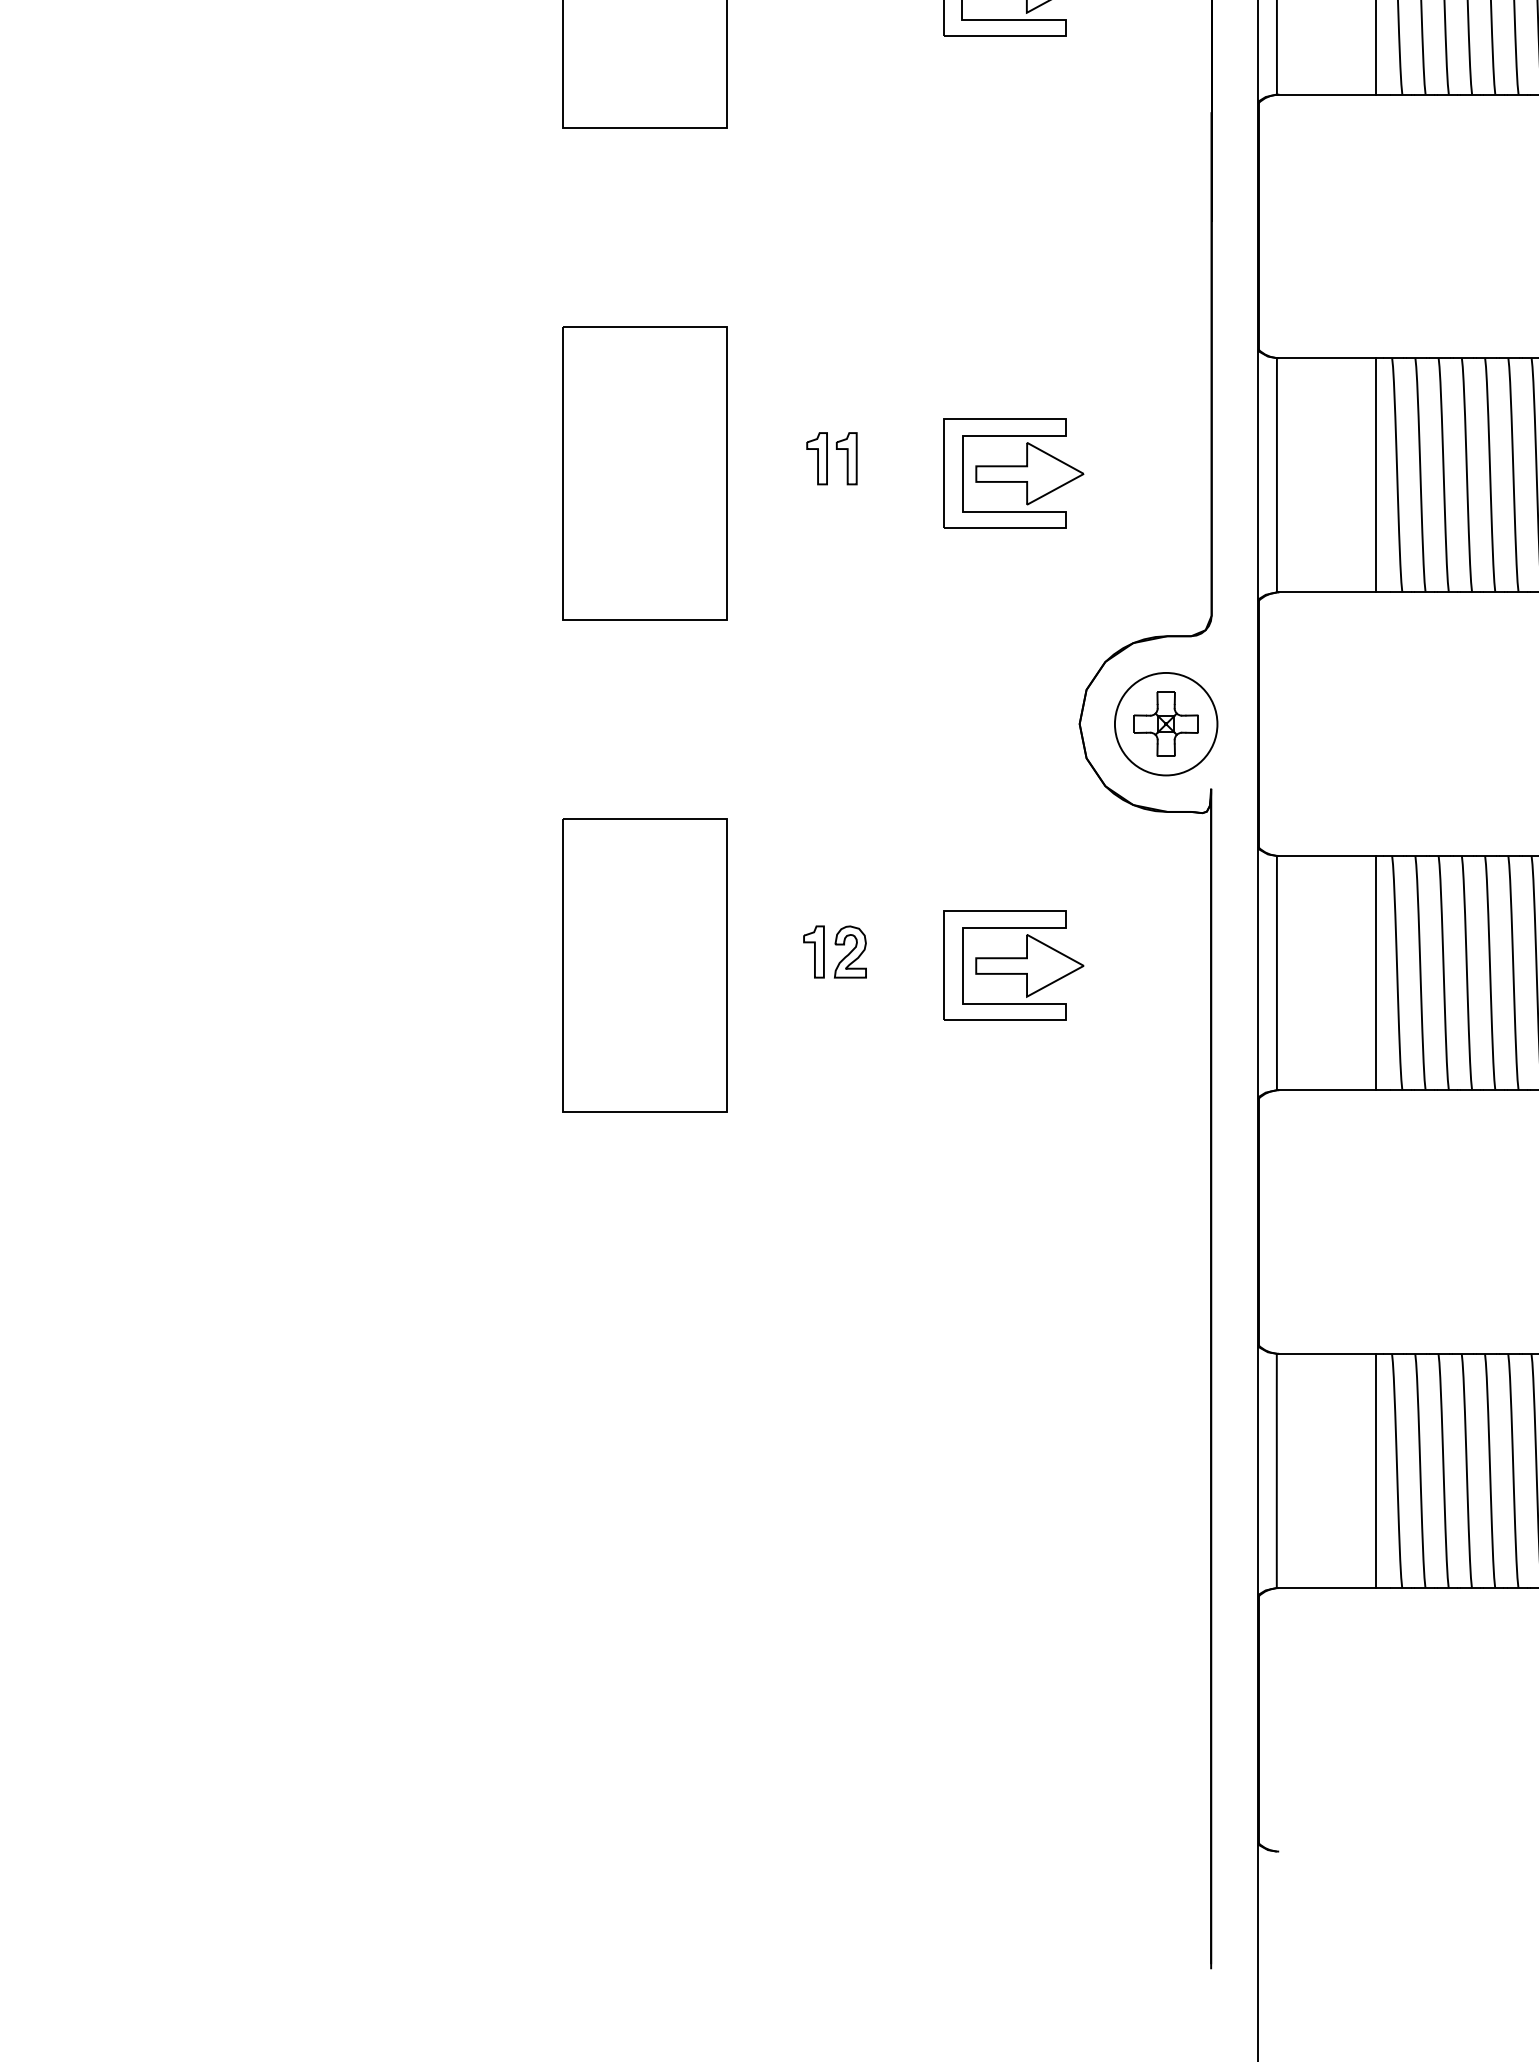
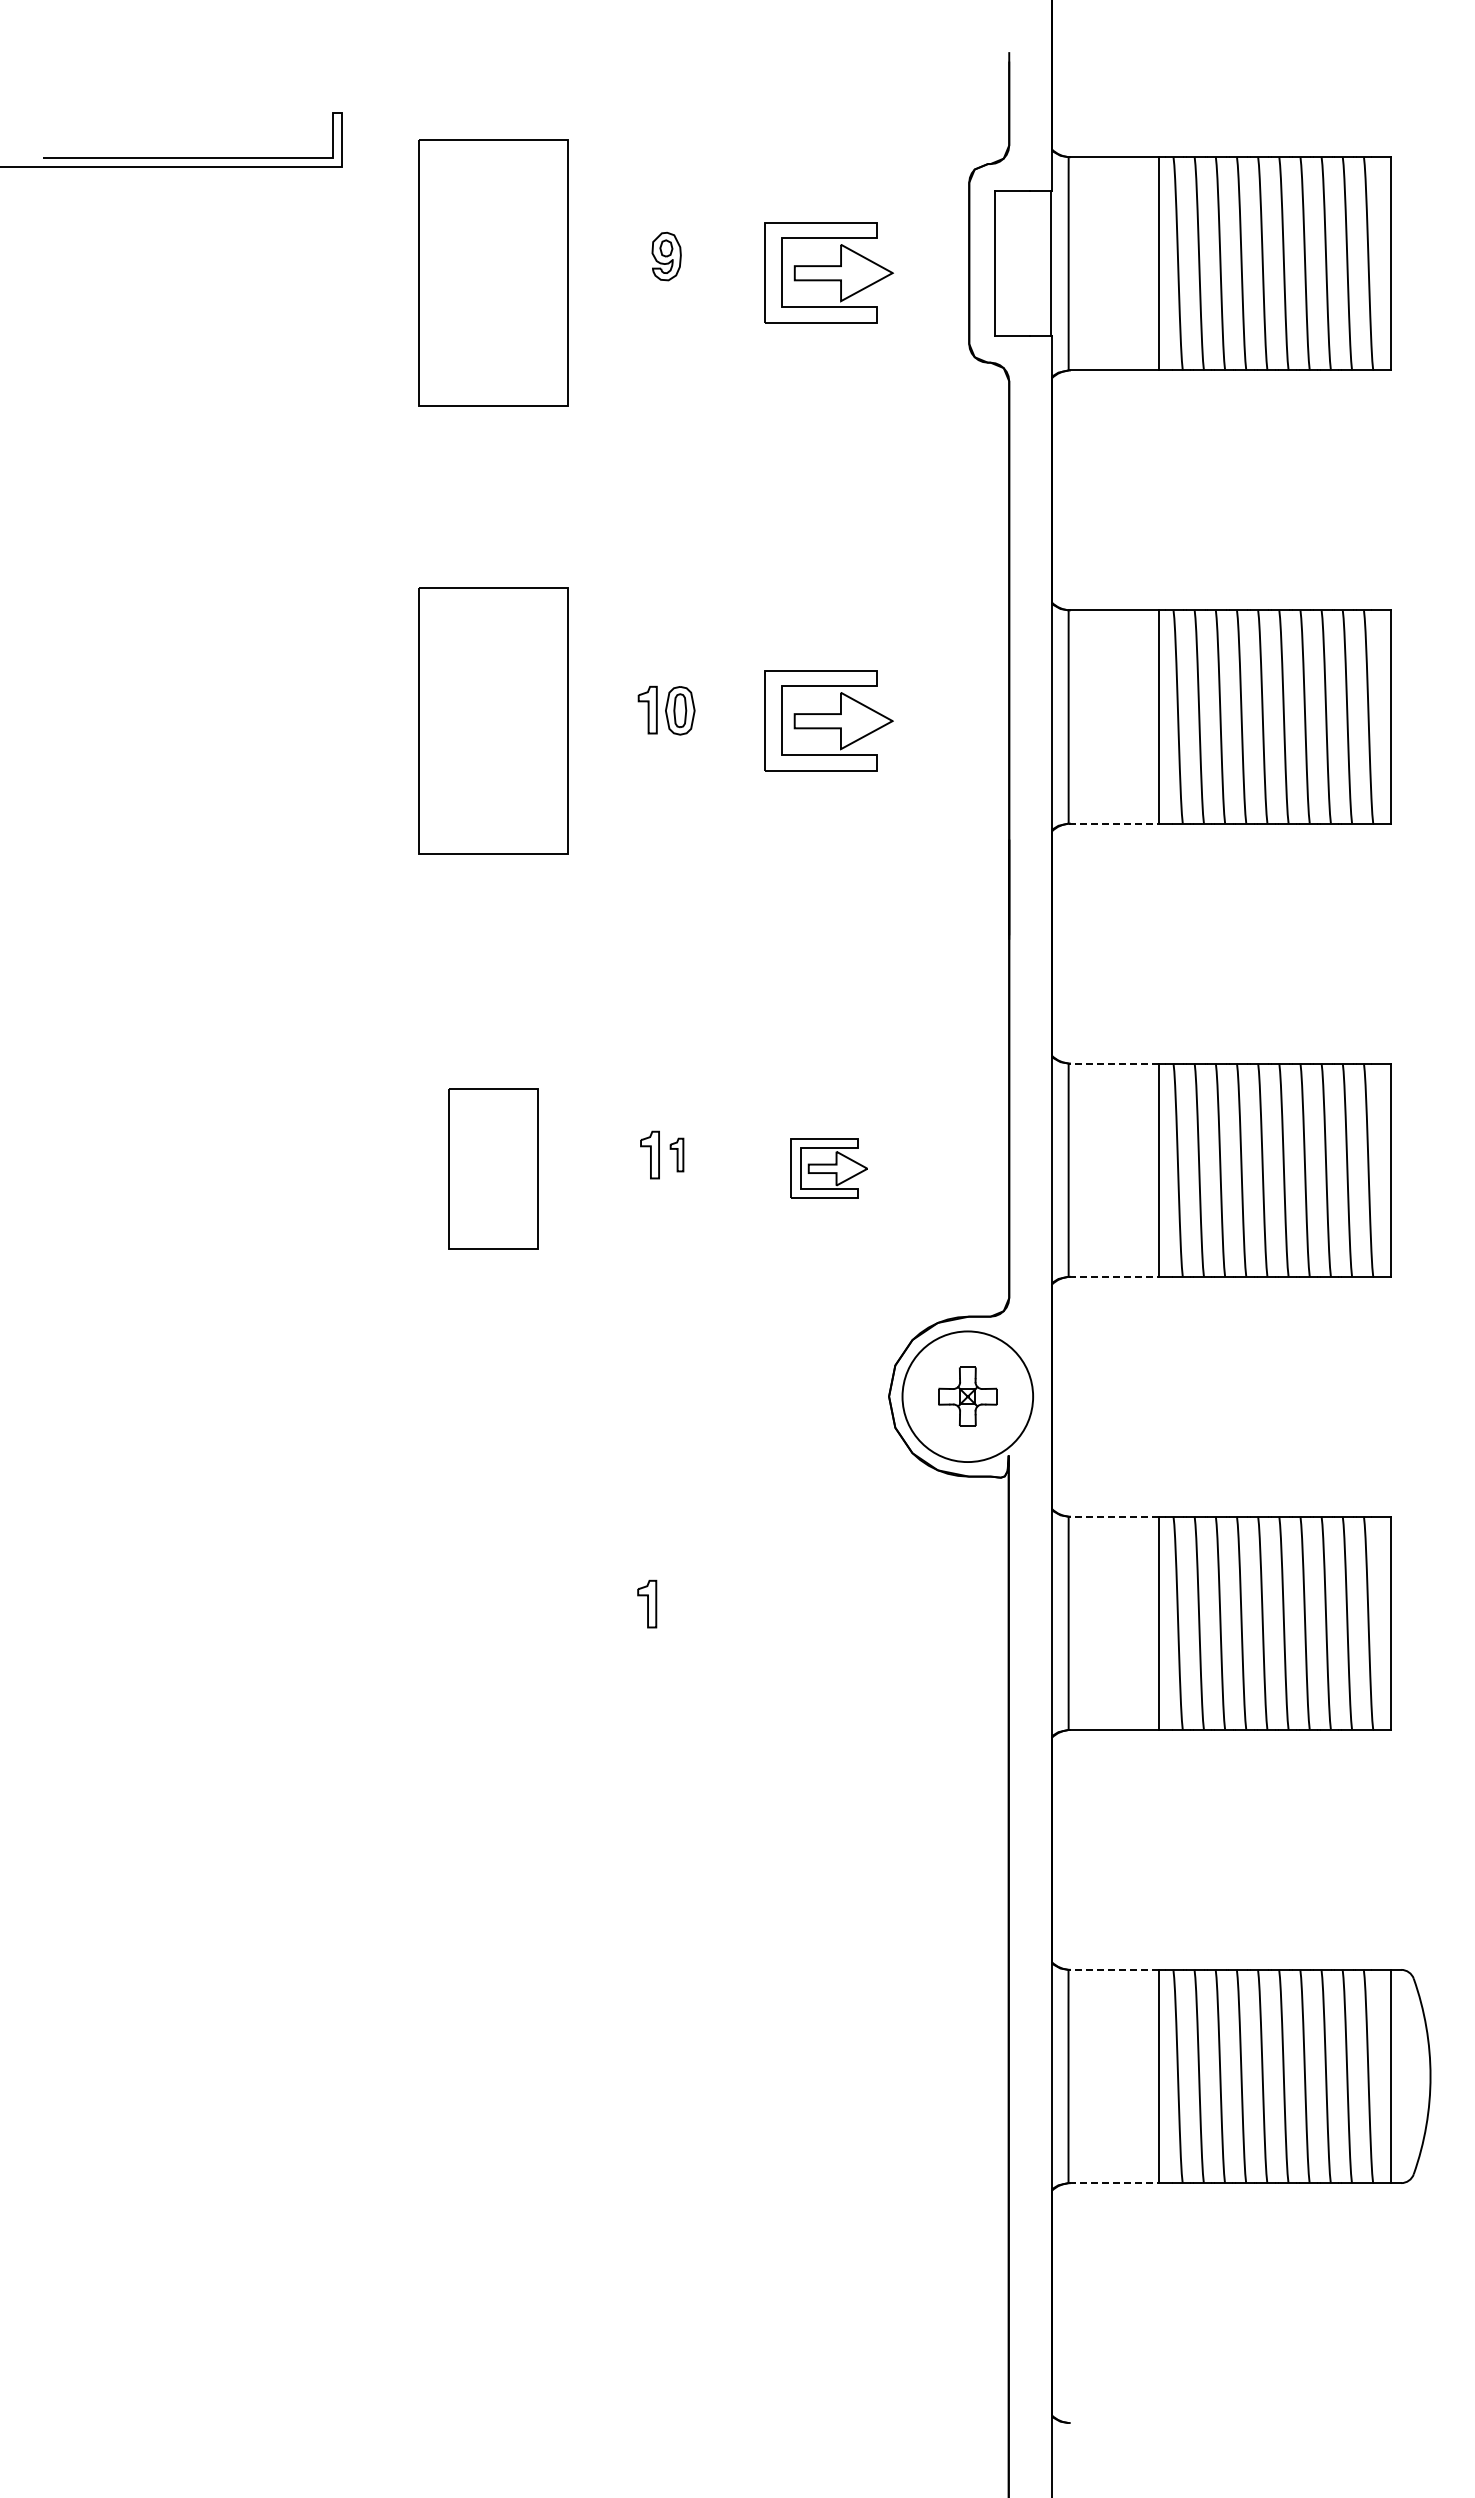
line: (1326, 94) -> (1113, 823), solid -> dashed
line: (1326, 358) -> (1113, 1063), solid -> dashed
part: (846, 458) -> (676, 1154), size x0.7
part: (645, 473) -> (493, 1168), size x0.6
part: (1014, 473) -> (829, 1168), size x0.6
line: (1326, 592) -> (1113, 1276), solid -> dashed
circle: (1165, 723) -> (967, 1396), size x1.4
line: (1326, 855) -> (1113, 1516), solid -> dashed
part: (850, 952) -> (680, 1604), removed
part: (645, 965) -> (493, 1616), removed
part: (1014, 965) -> (829, 1616), removed
line: (1326, 1353) -> (1113, 1969), solid -> dashed
line: (1326, 1588) -> (1113, 2183), solid -> dashed

